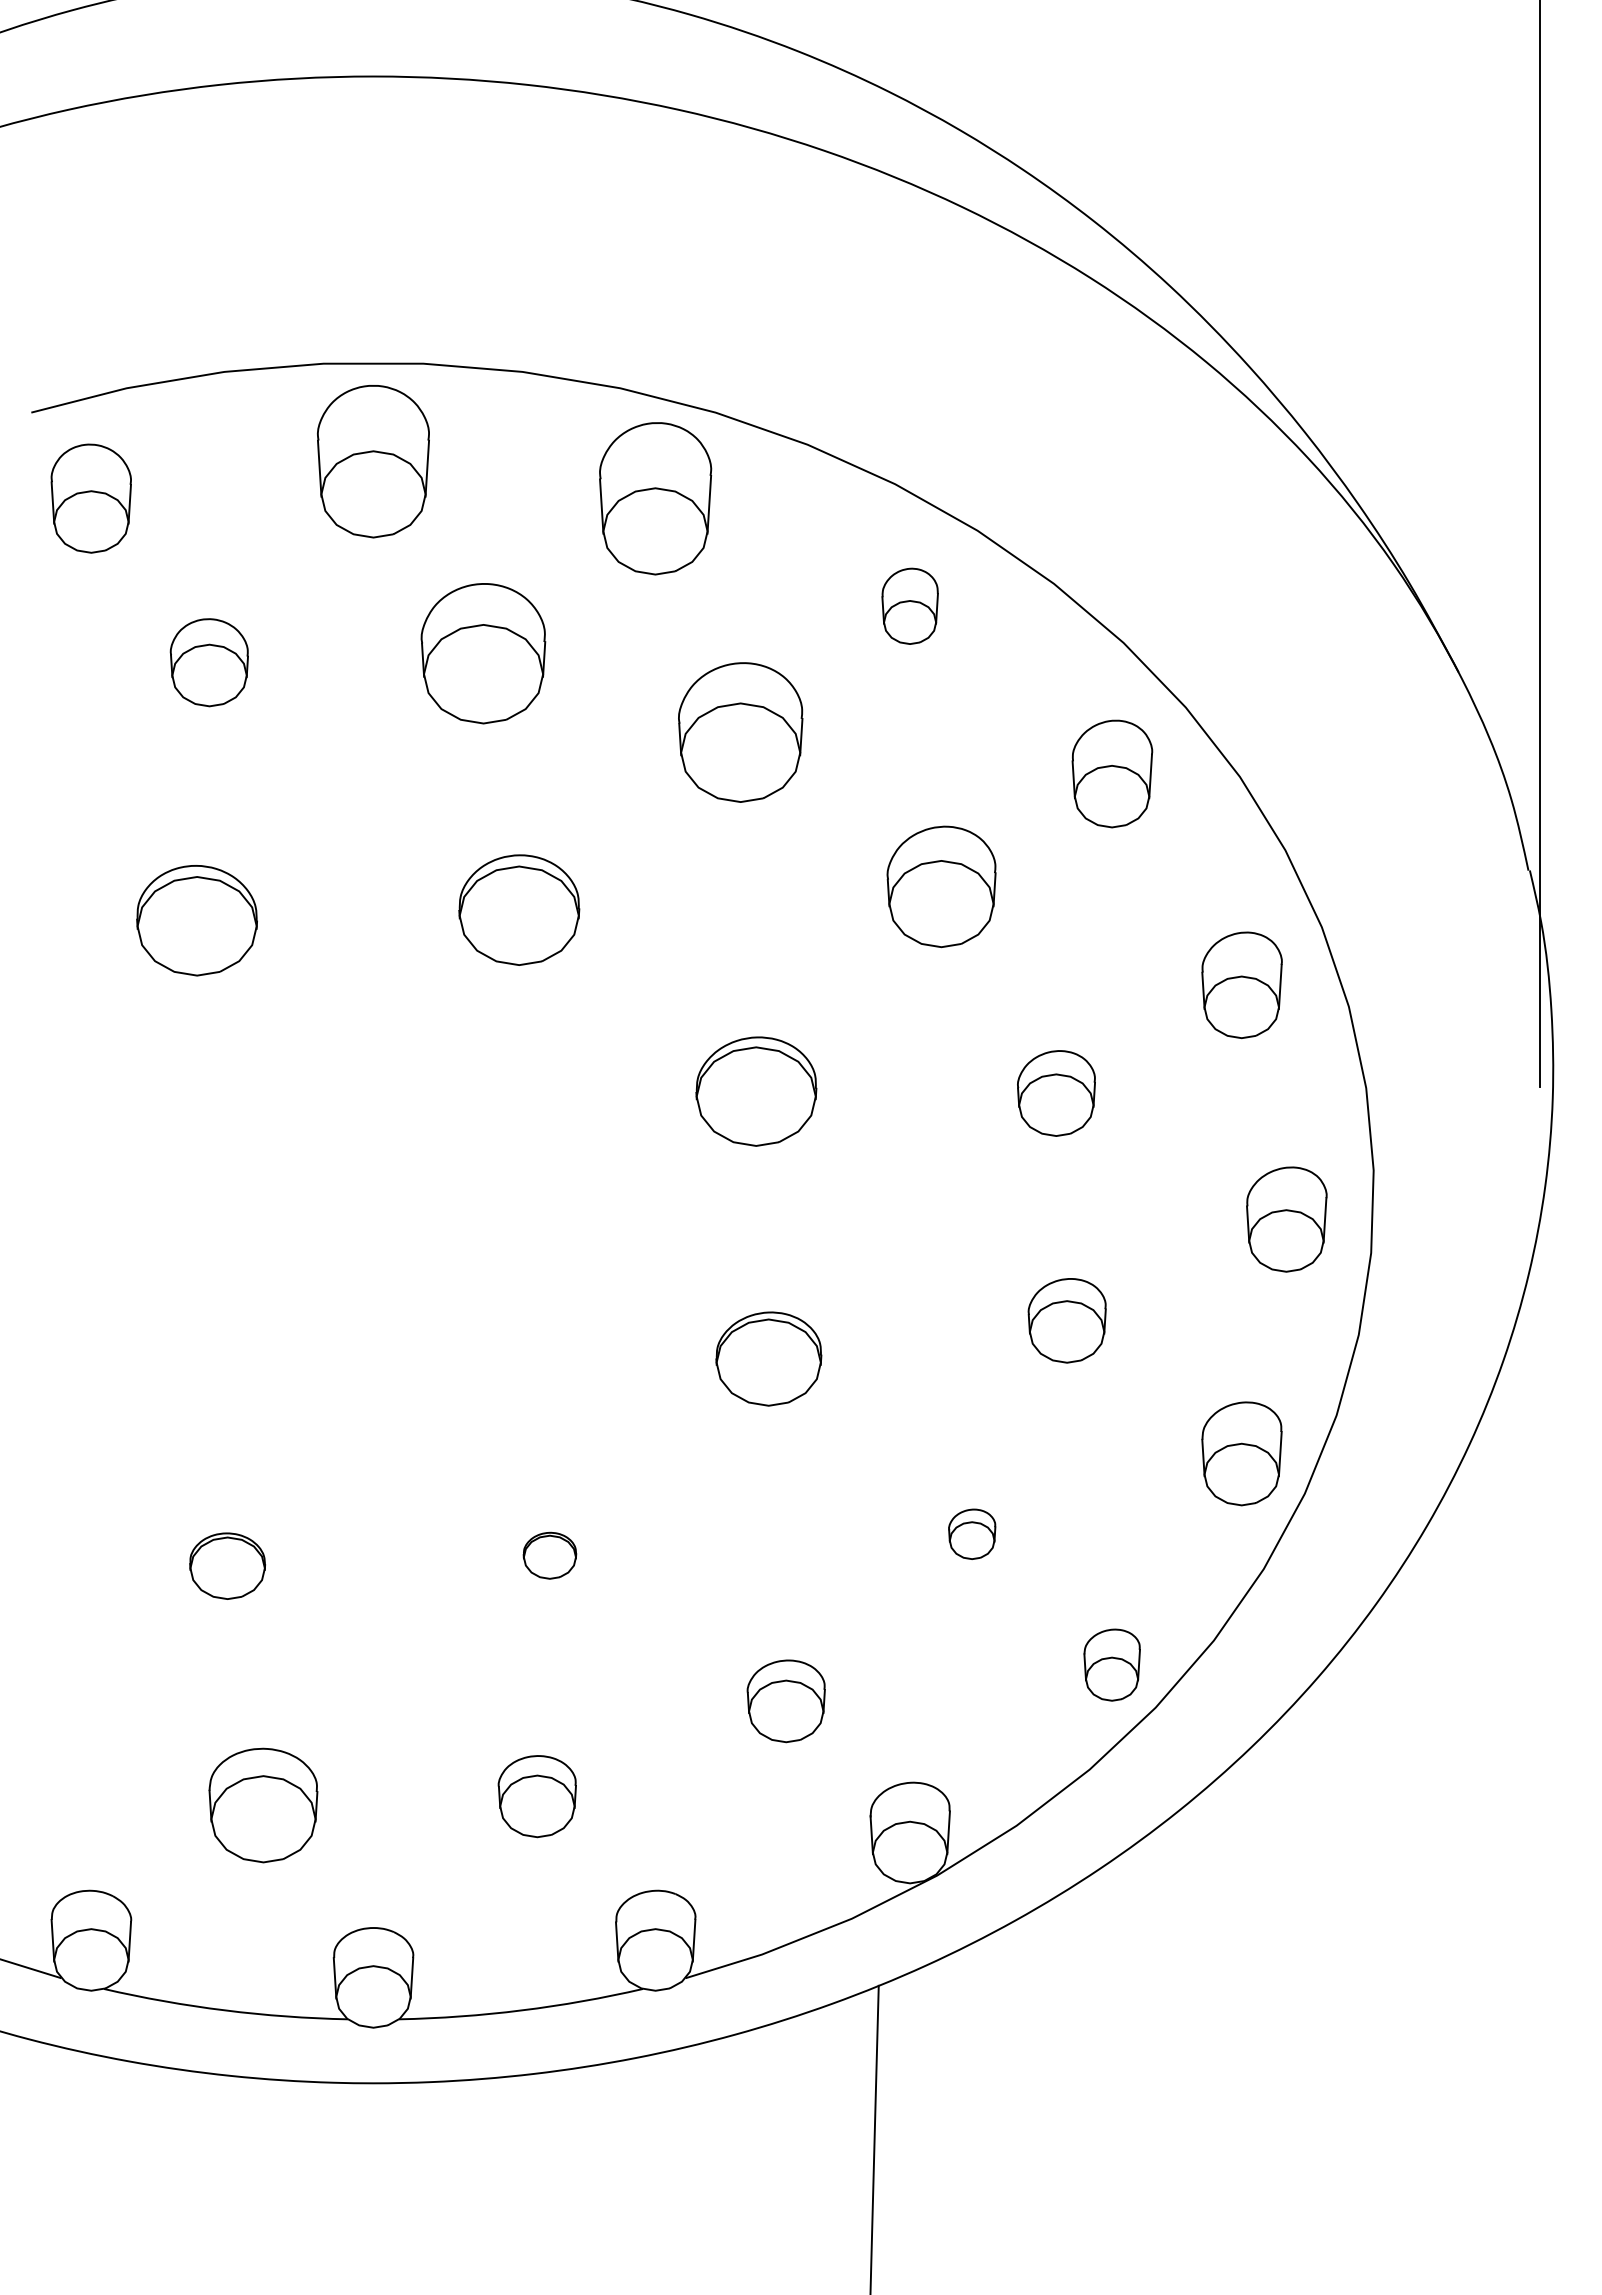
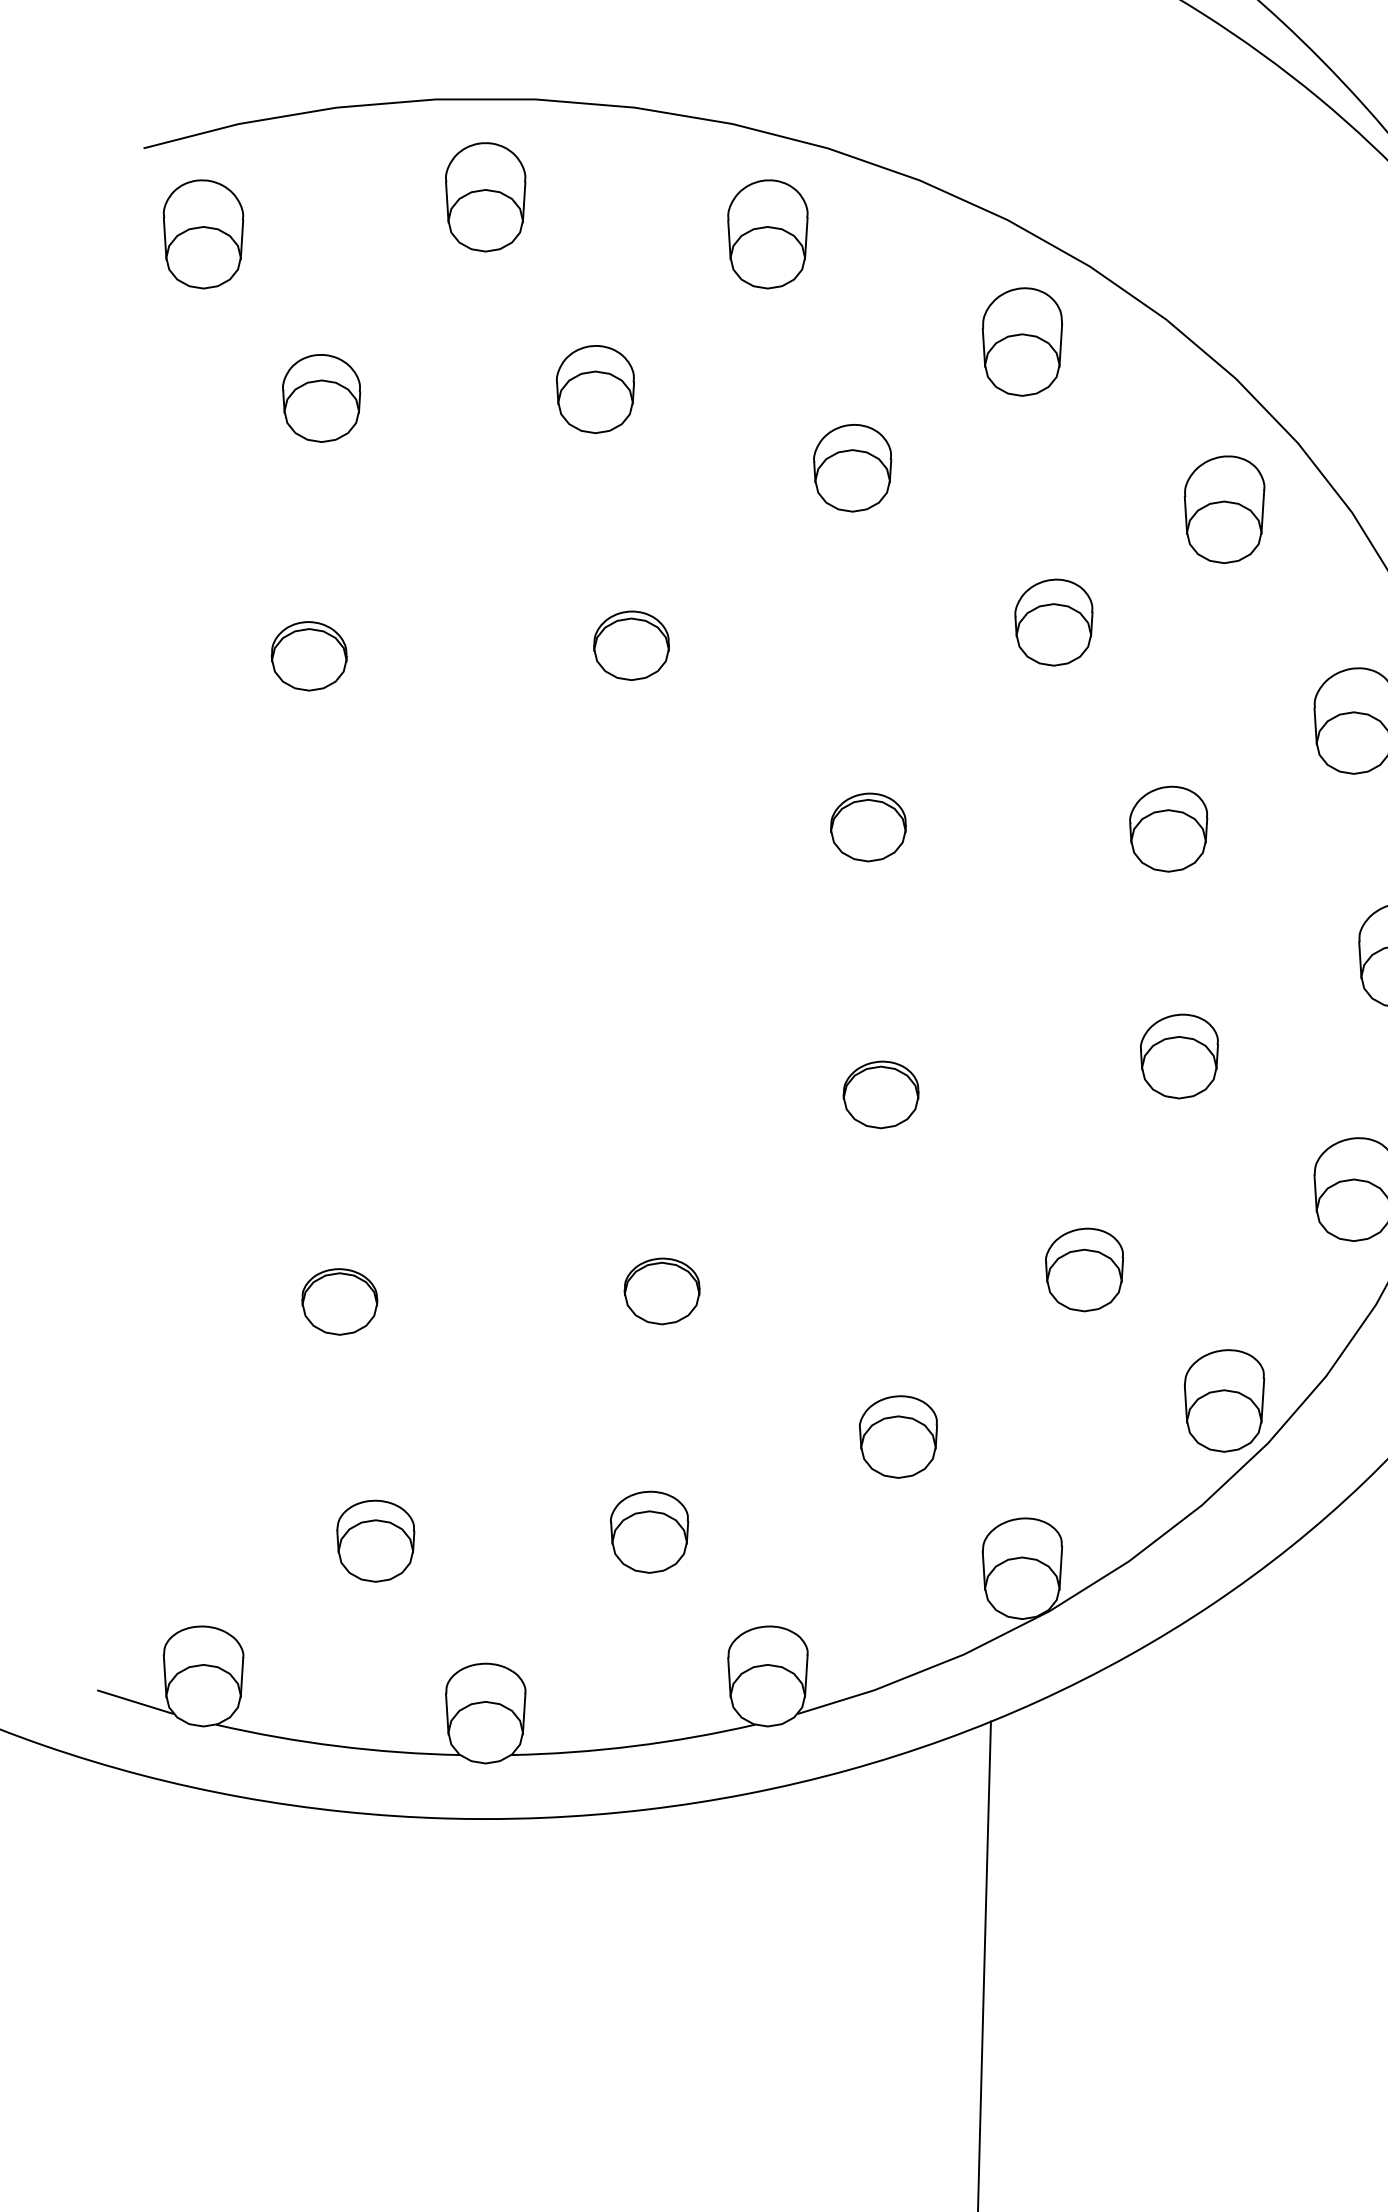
part: (373, 461) -> (485, 197), size x0.71
part: (655, 498) -> (767, 234), size x0.71
part: (909, 606) -> (1021, 342), size x1.43
part: (482, 653) -> (594, 389), size x0.62
part: (739, 732) -> (851, 468), size x0.62
part: (941, 886) -> (1053, 622), size x0.71
part: (519, 909) -> (631, 645), size x0.62
part: (196, 920) -> (308, 656), size x0.62
part: (755, 1091) -> (867, 827), size x0.62
part: (768, 1359) -> (880, 1095), size x0.71
part: (971, 1534) -> (1083, 1270), size x1.67
part: (549, 1555) -> (661, 1291), size x1.43
part: (1111, 1664) -> (1223, 1400), size x1.43
part: (263, 1805) -> (375, 1541), size x0.71

